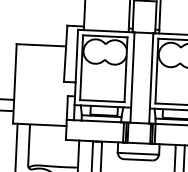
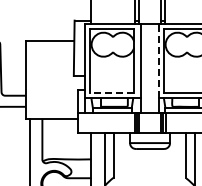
line: (151, 71) -> (159, 61), solid -> dashed
line: (102, 101) -> (112, 93), solid -> dashed

